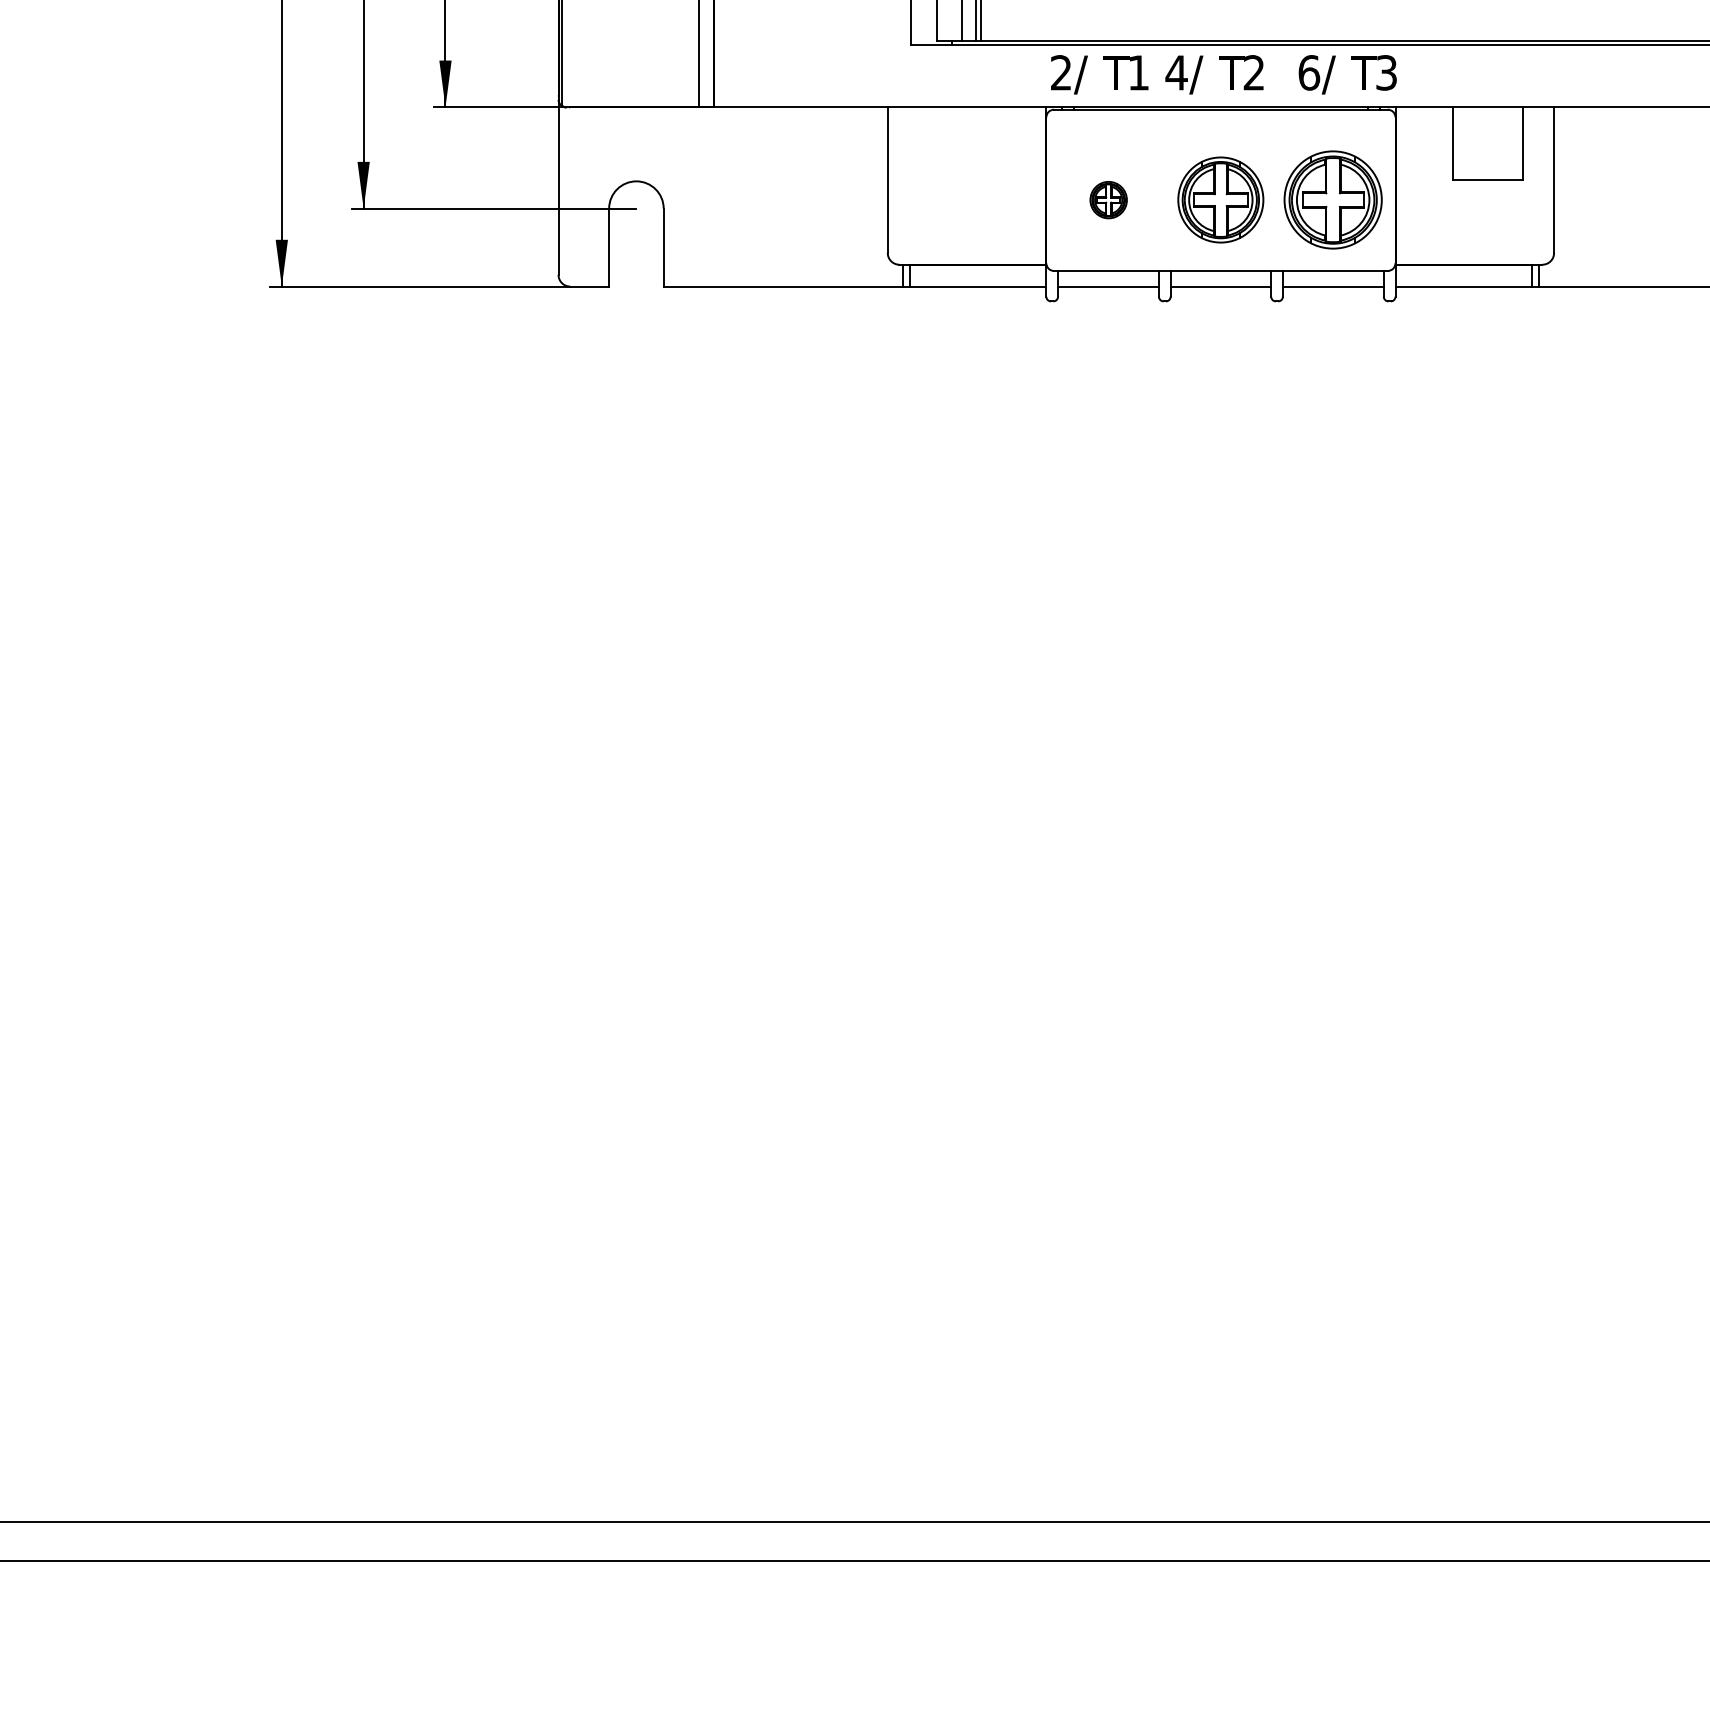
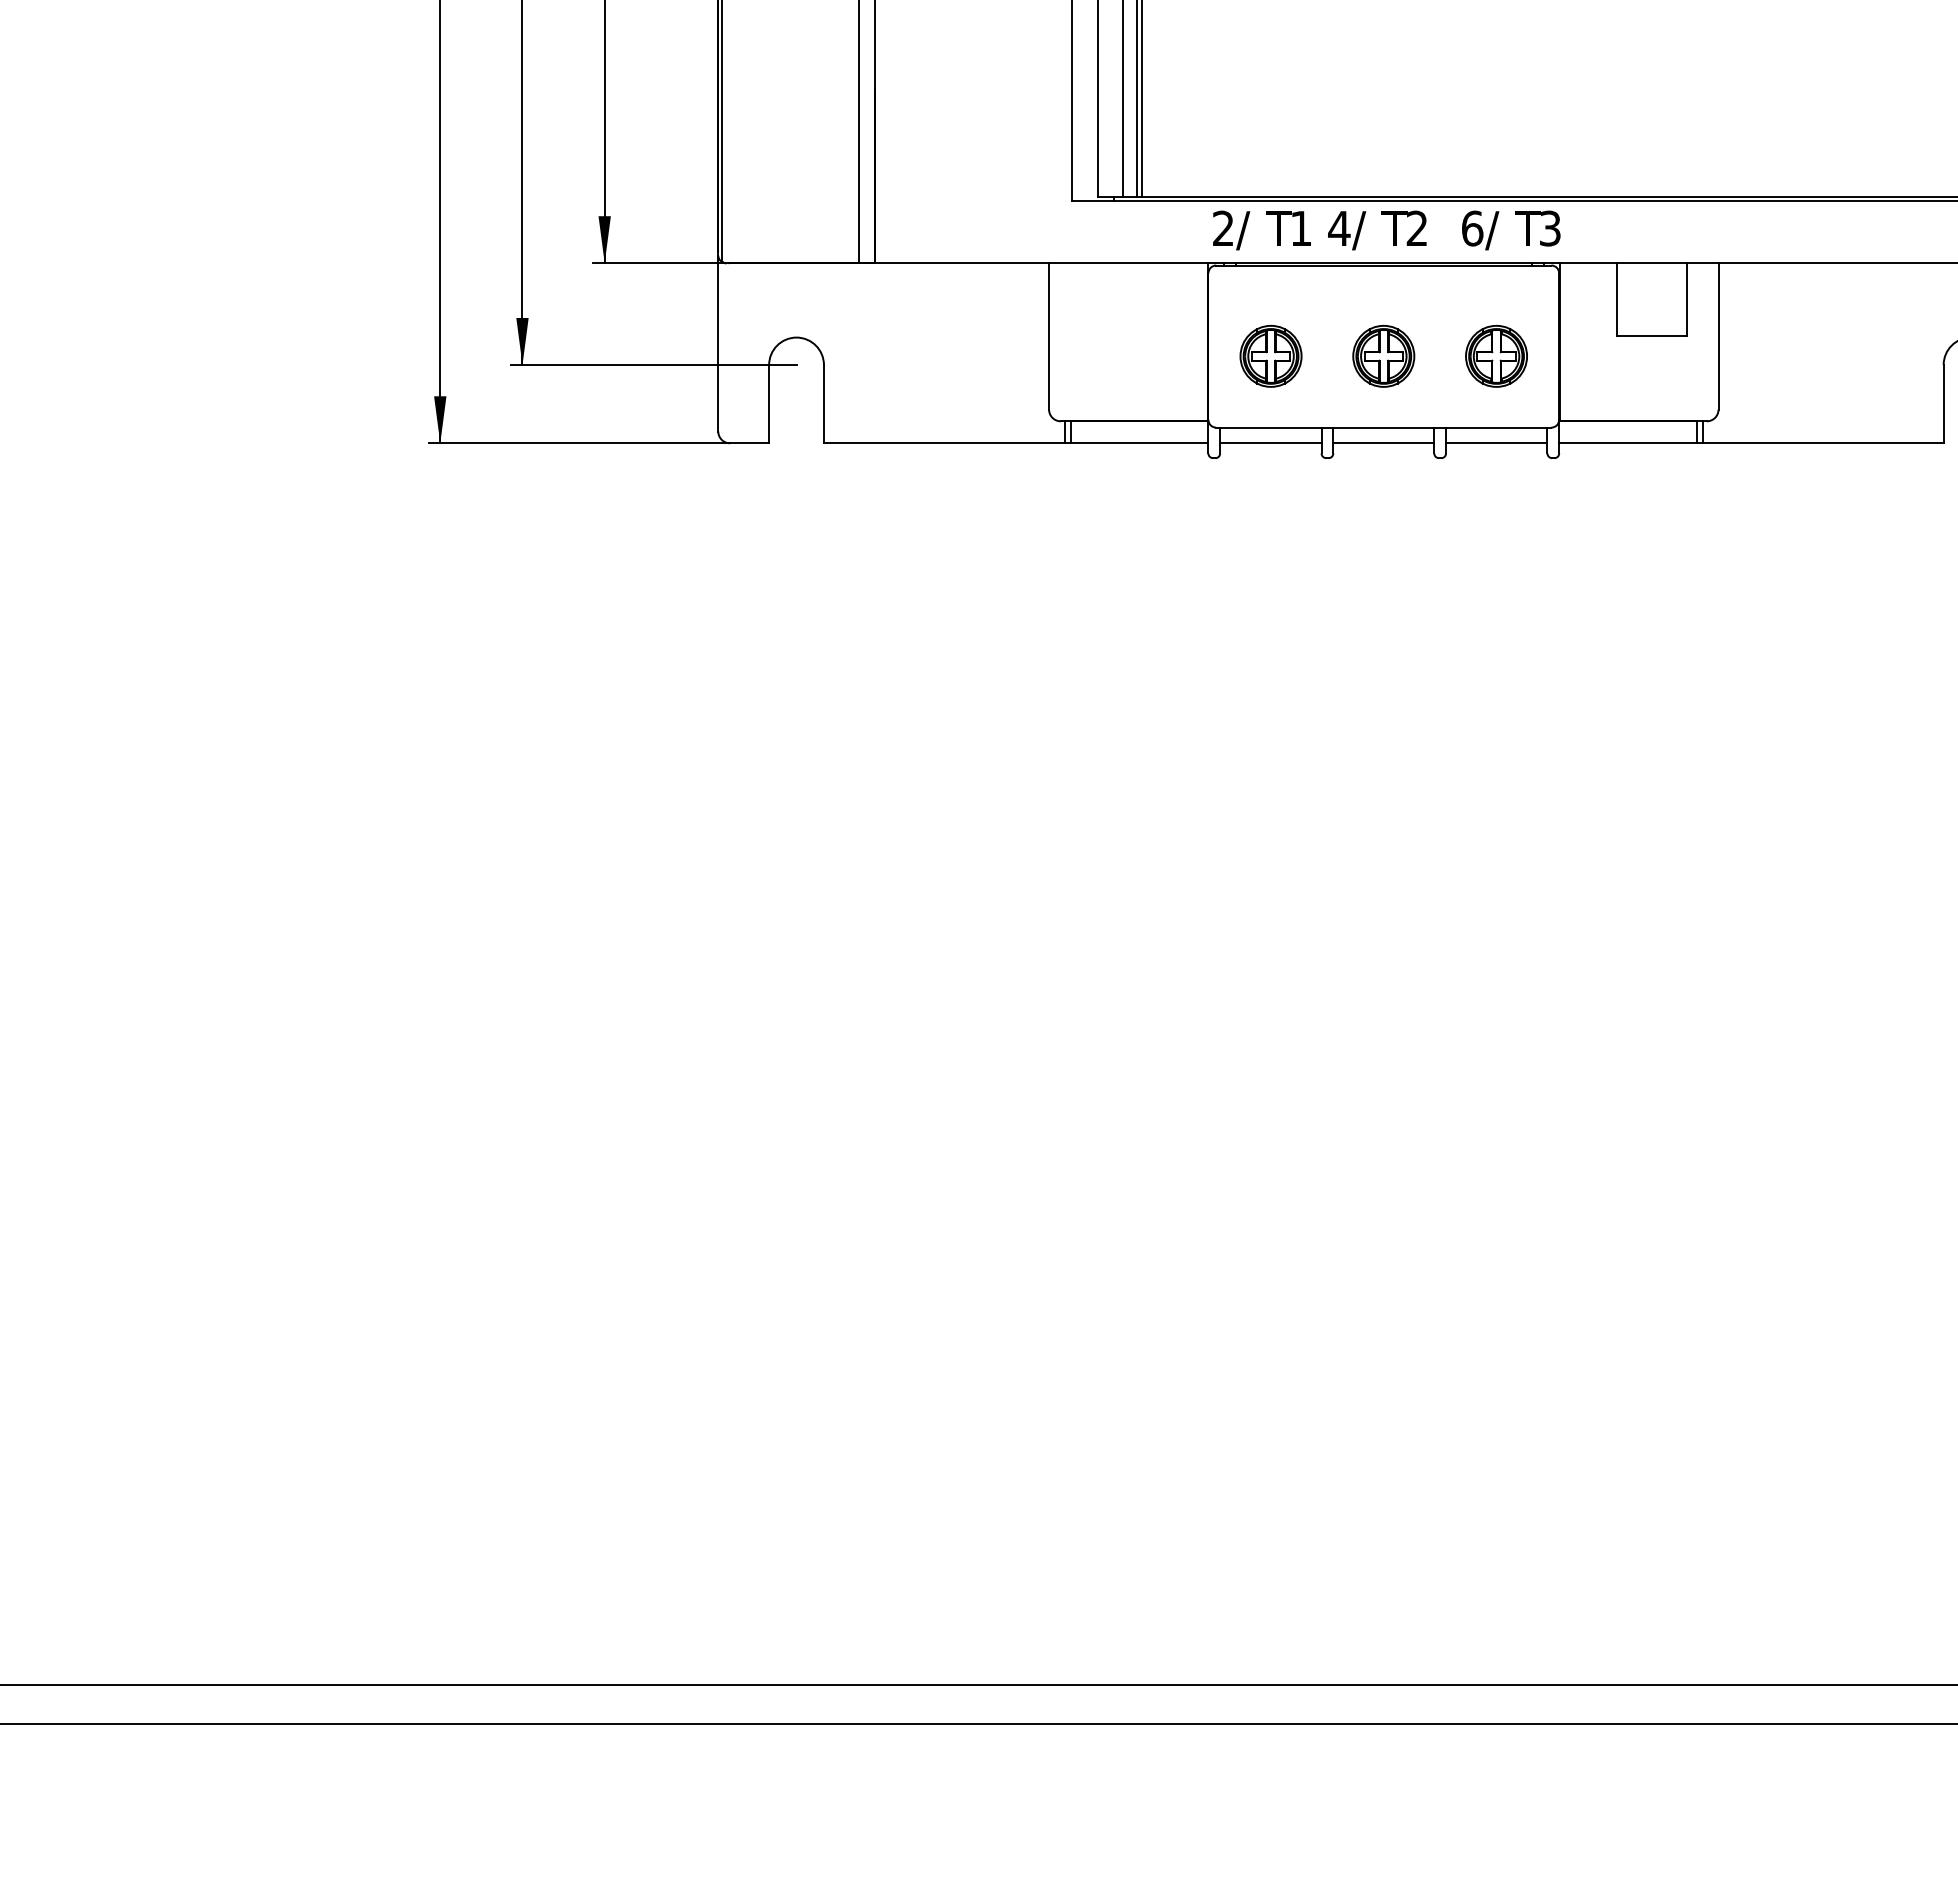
part: (1108, 200) -> (1270, 356), size x1.67
part: (1220, 200) -> (1383, 356), size x0.71
part: (1333, 200) -> (1496, 356), size x0.62

